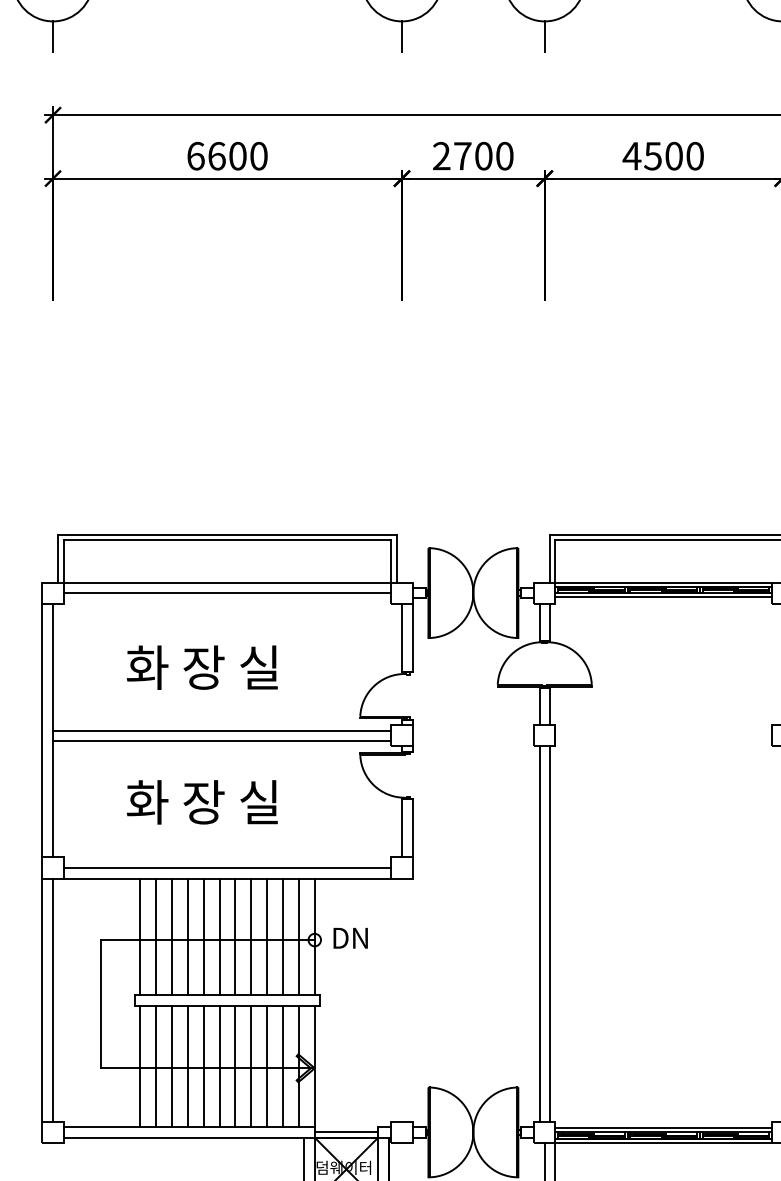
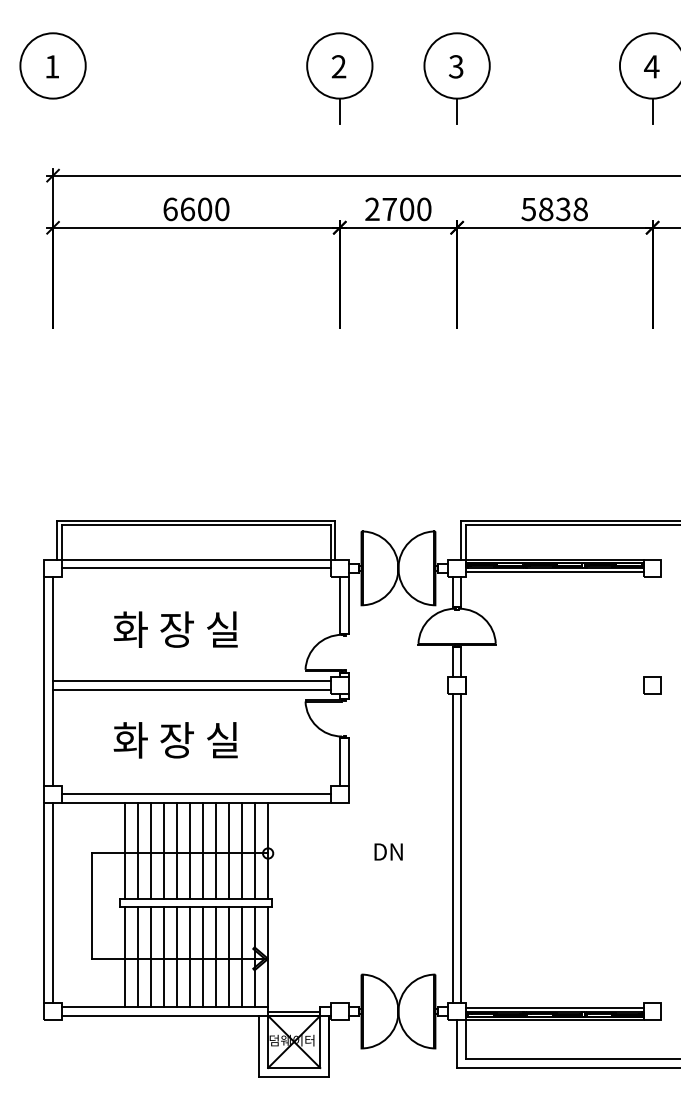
line: (53, 35) -> (53, 110), removed
text: (663, 156) -> (554, 209), 4500 -> 5838
text: (350, 937) -> (388, 851), moved

